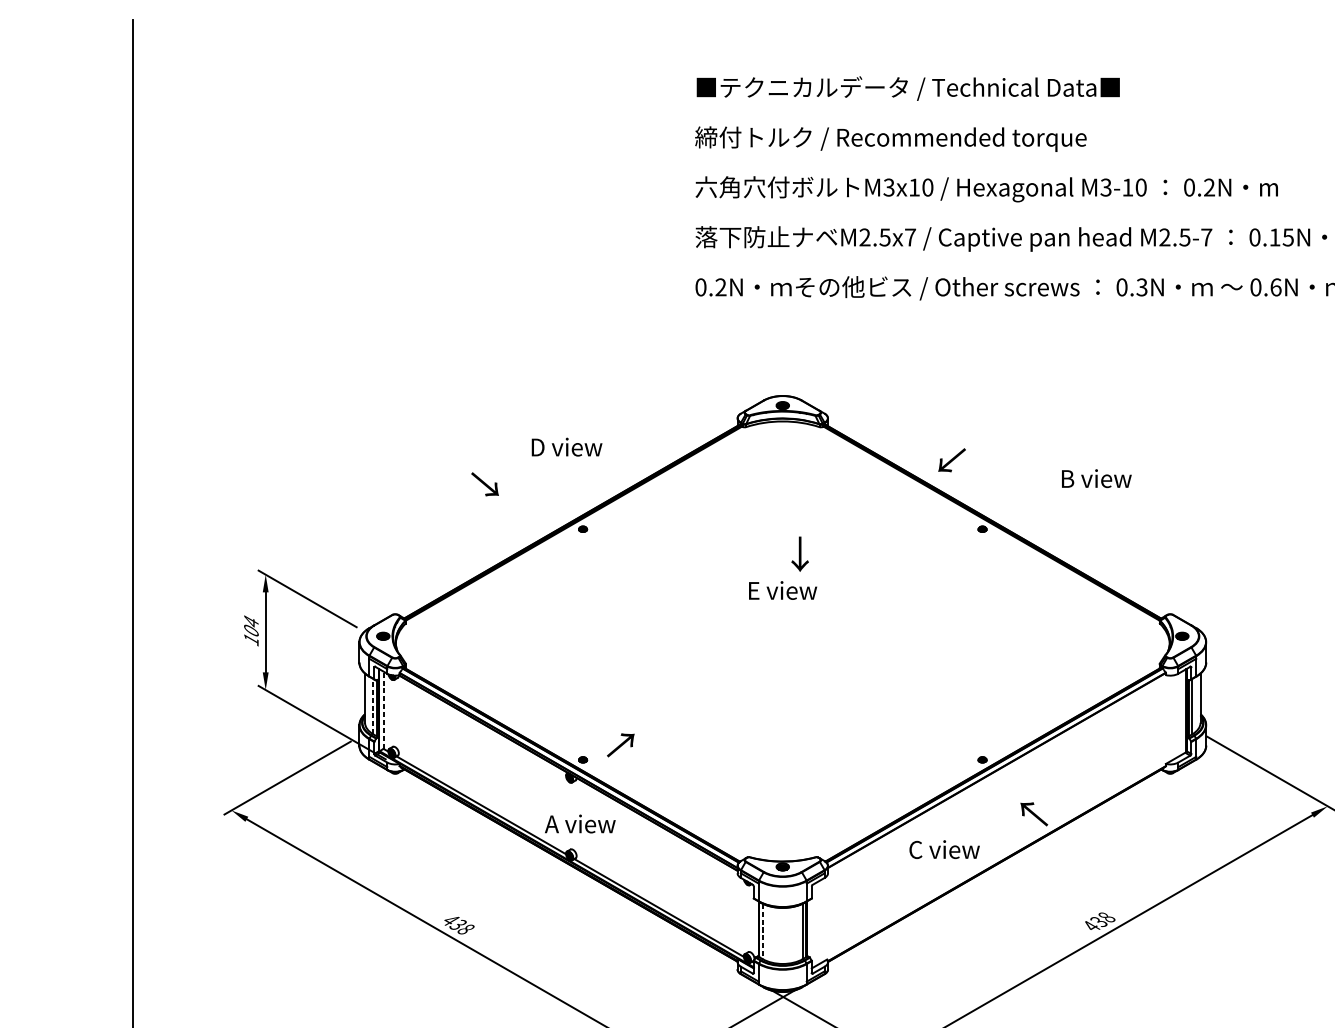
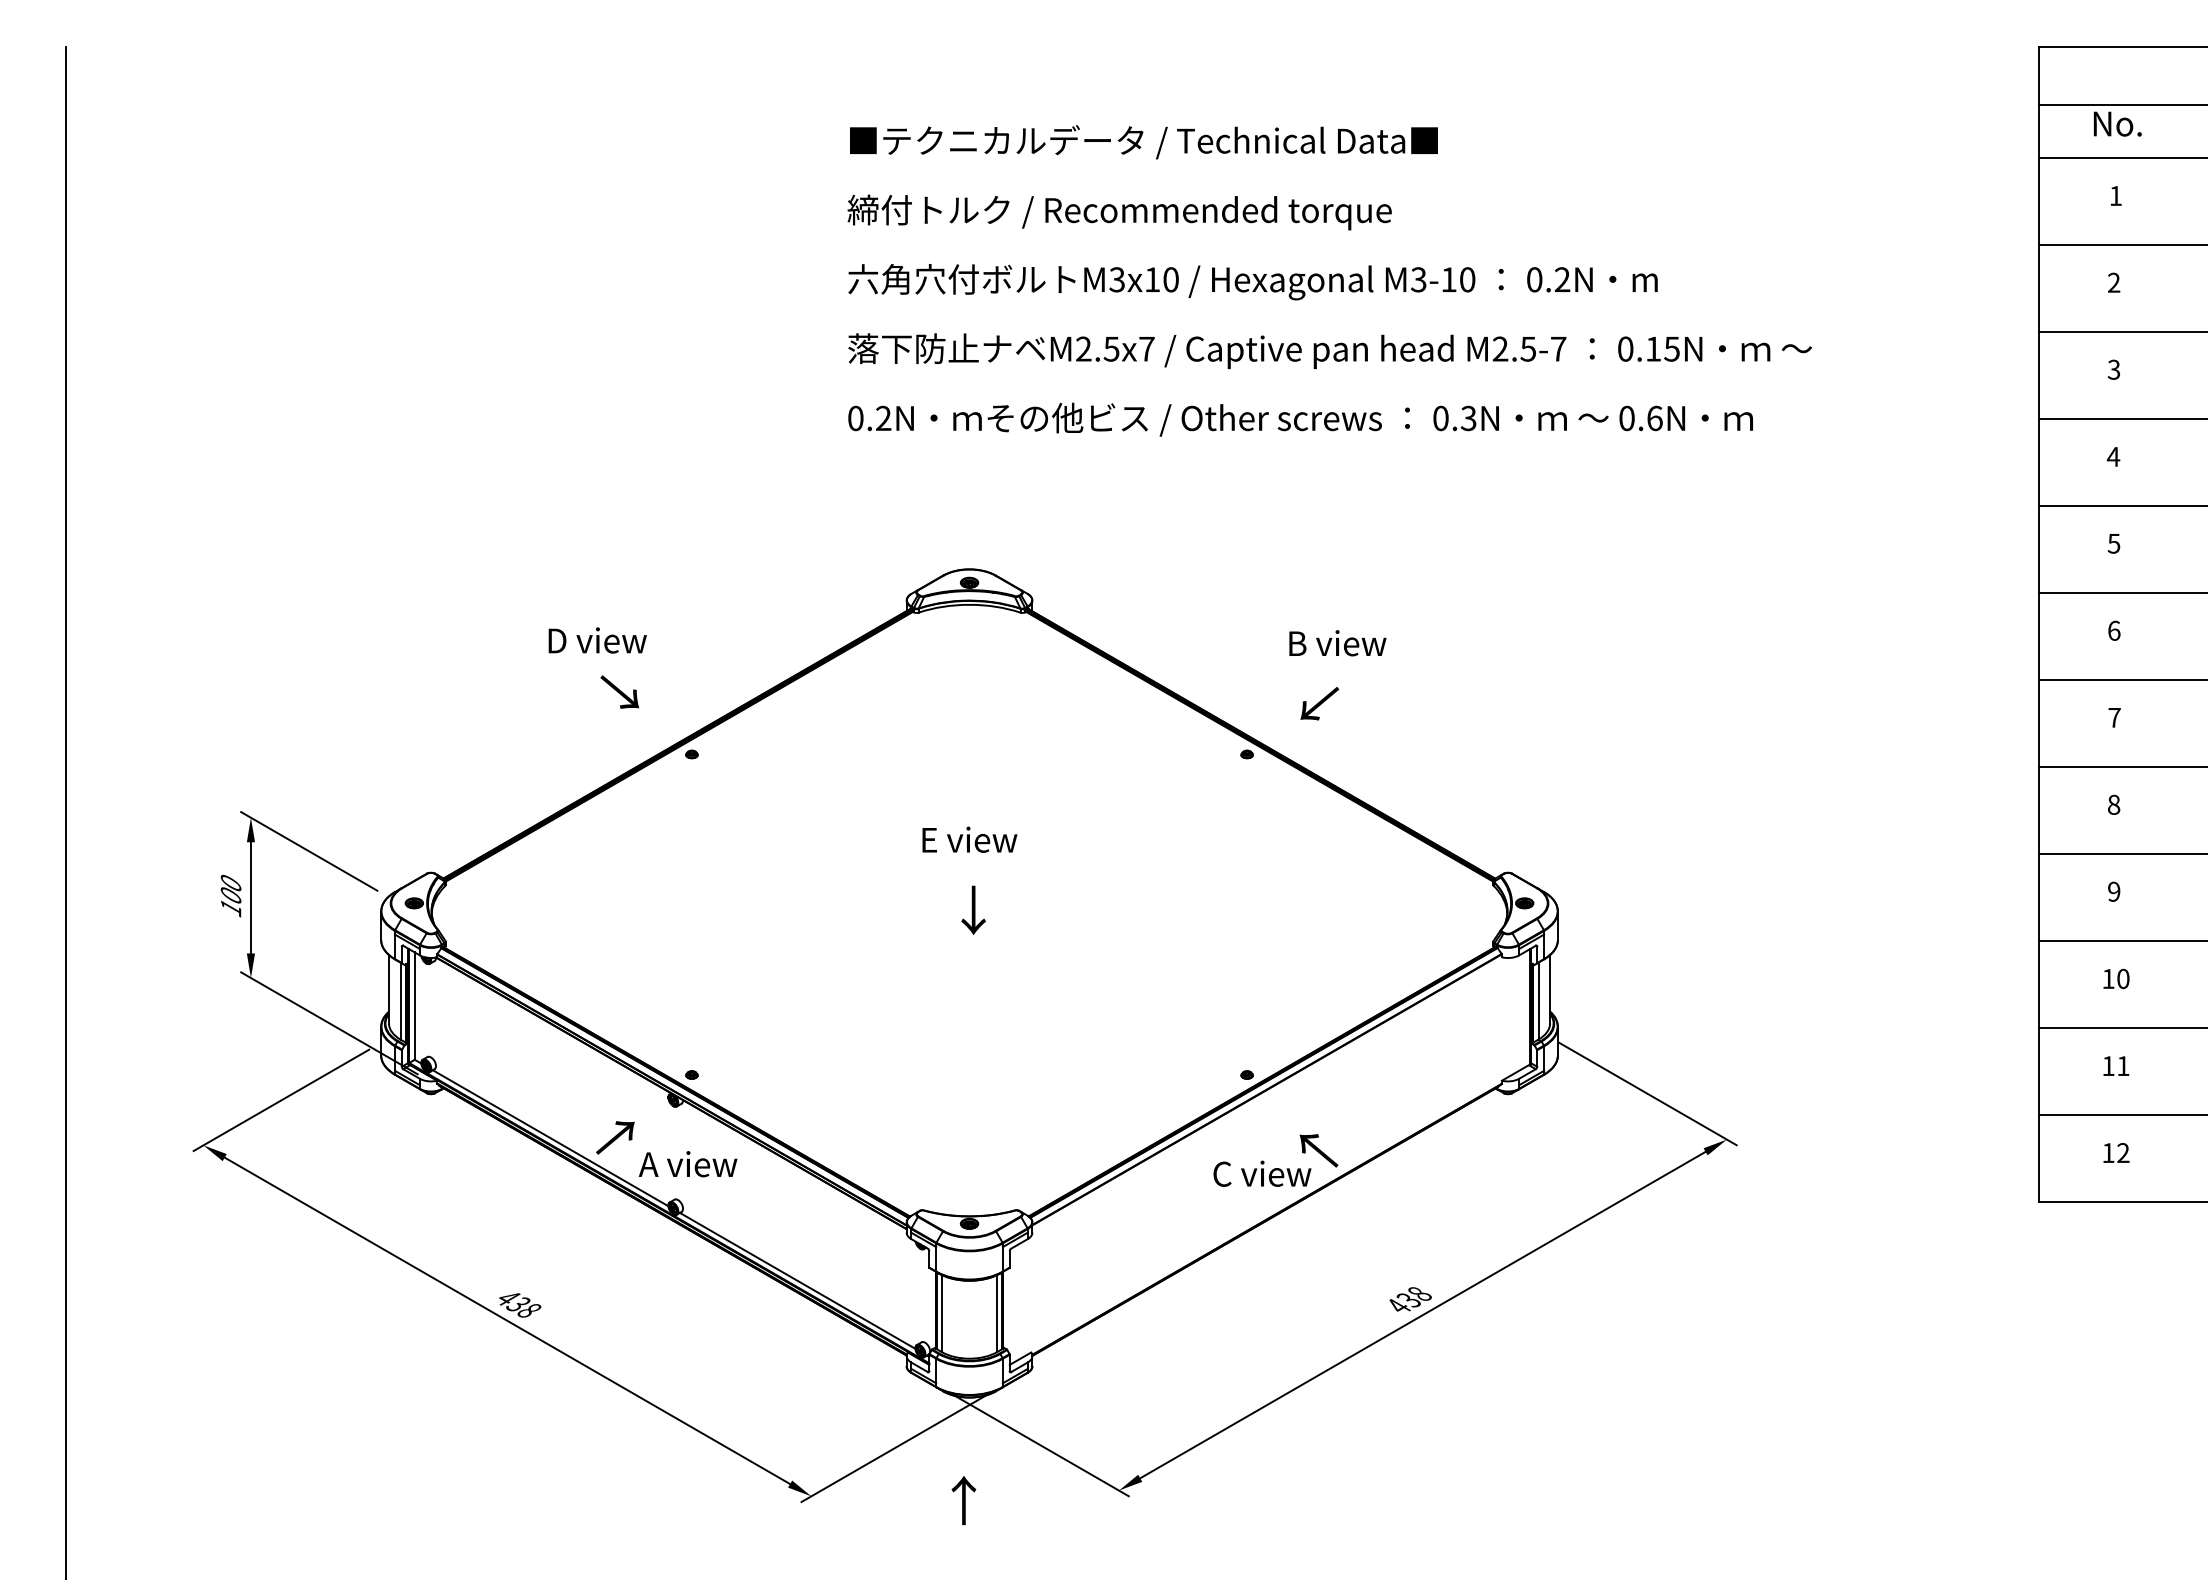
text: (566, 447) -> (597, 640), moved
text: (951, 460) -> (1319, 703), moved
text: (1096, 478) -> (1337, 643), moved
text: (484, 483) -> (619, 691), moved
text: (800, 553) -> (973, 909), moved
text: (250, 621) -> (230, 882), 104 -> 100
line: (373, 706) -> (400, 1000), dashed -> solid
line: (383, 710) -> (414, 1006), dashed -> solid
text: (620, 745) -> (615, 1137), moved
text: (944, 849) -> (1262, 1173), moved
line: (762, 931) -> (941, 1313), dashed -> solid

